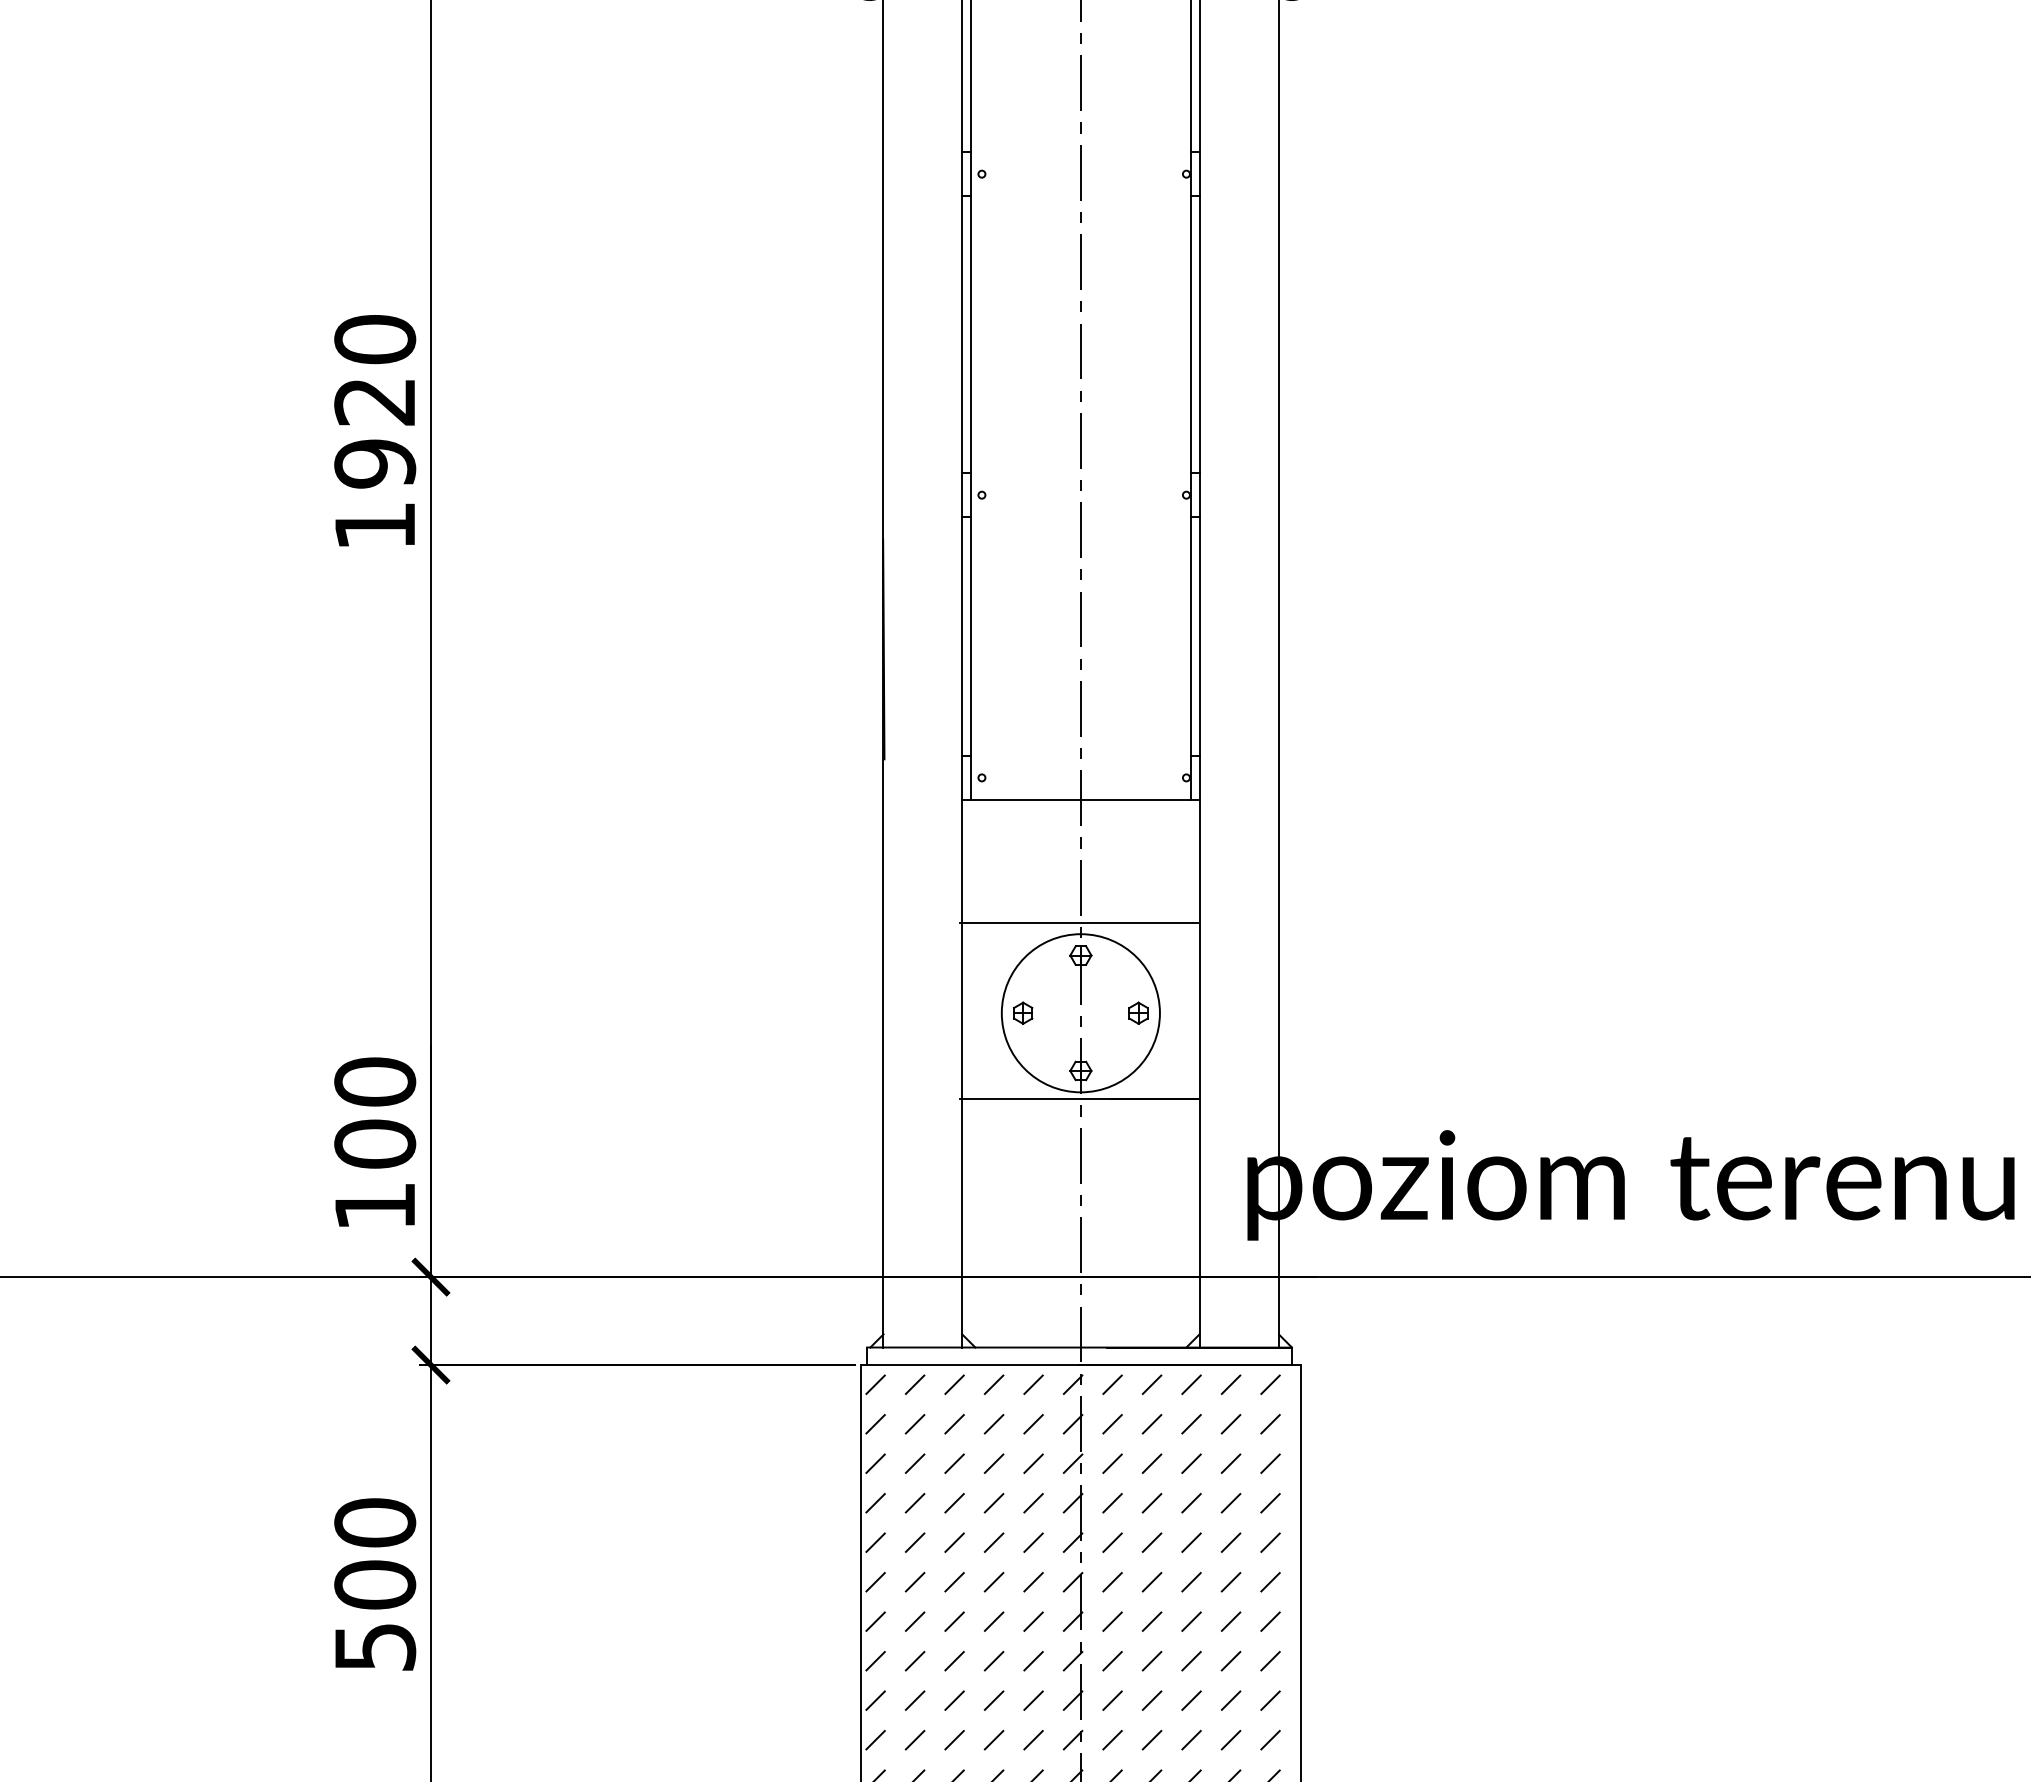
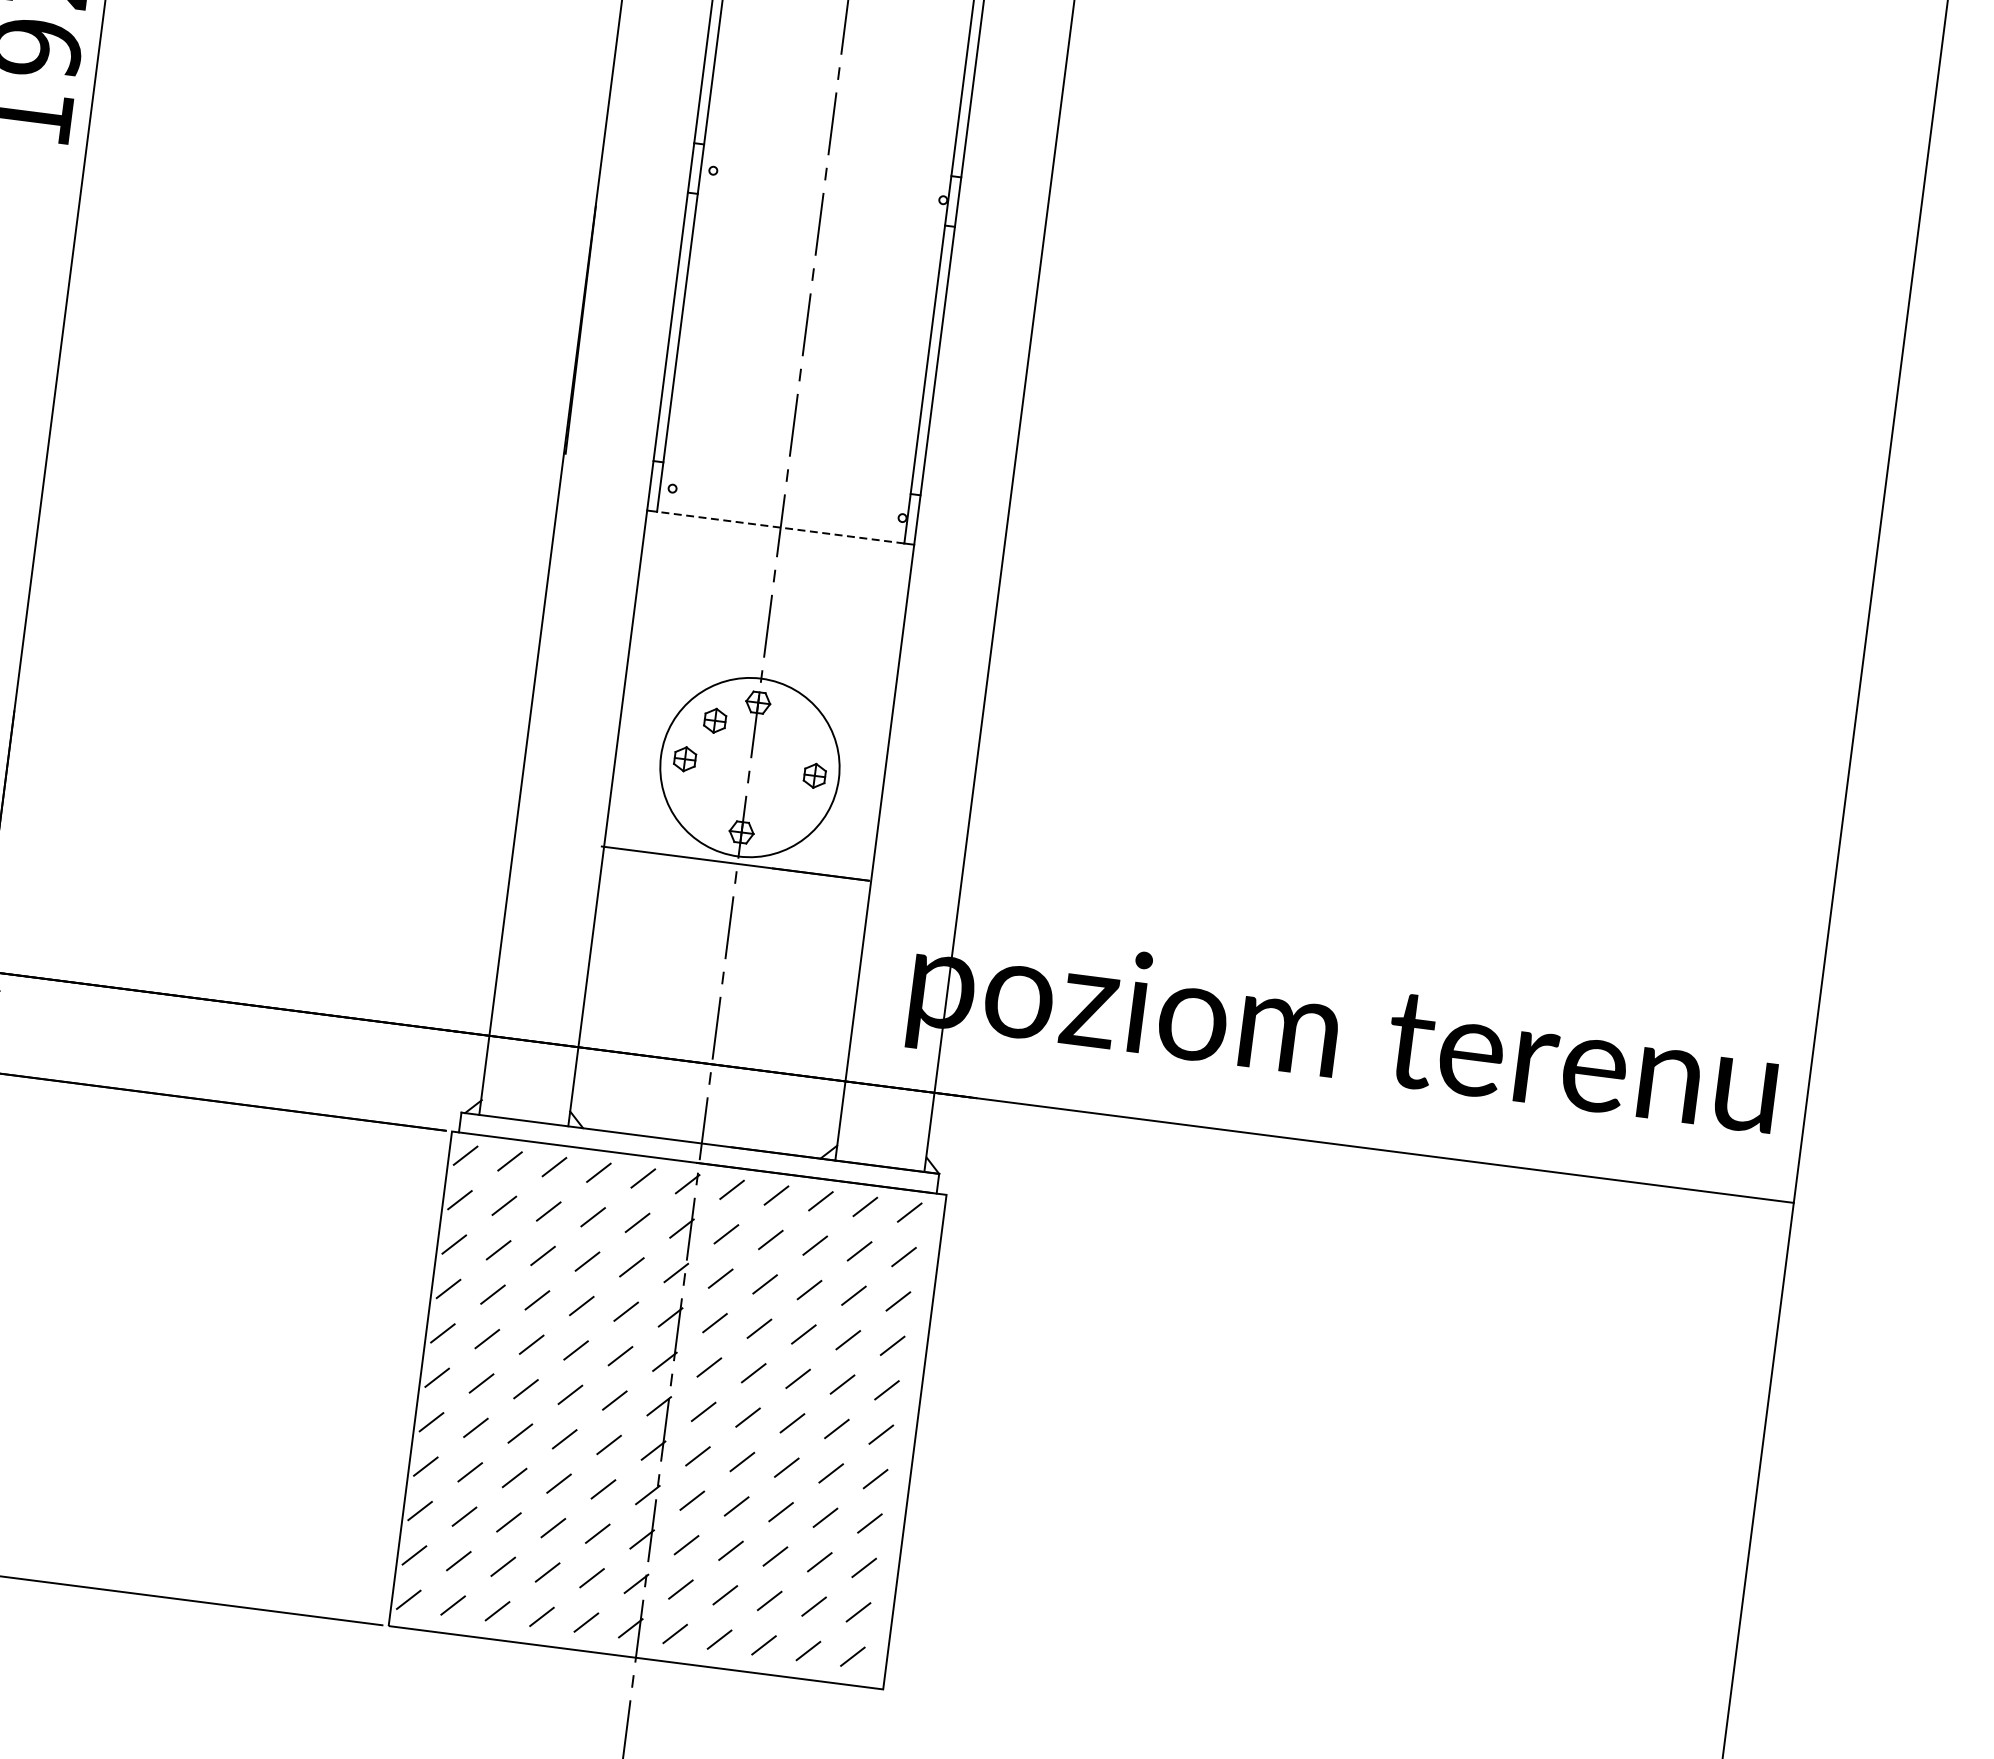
line: (1080, 799) -> (780, 527), solid -> dashed
line: (1078, 923) -> (760, 666), removed
part: (1045, 975) -> (715, 720), added

